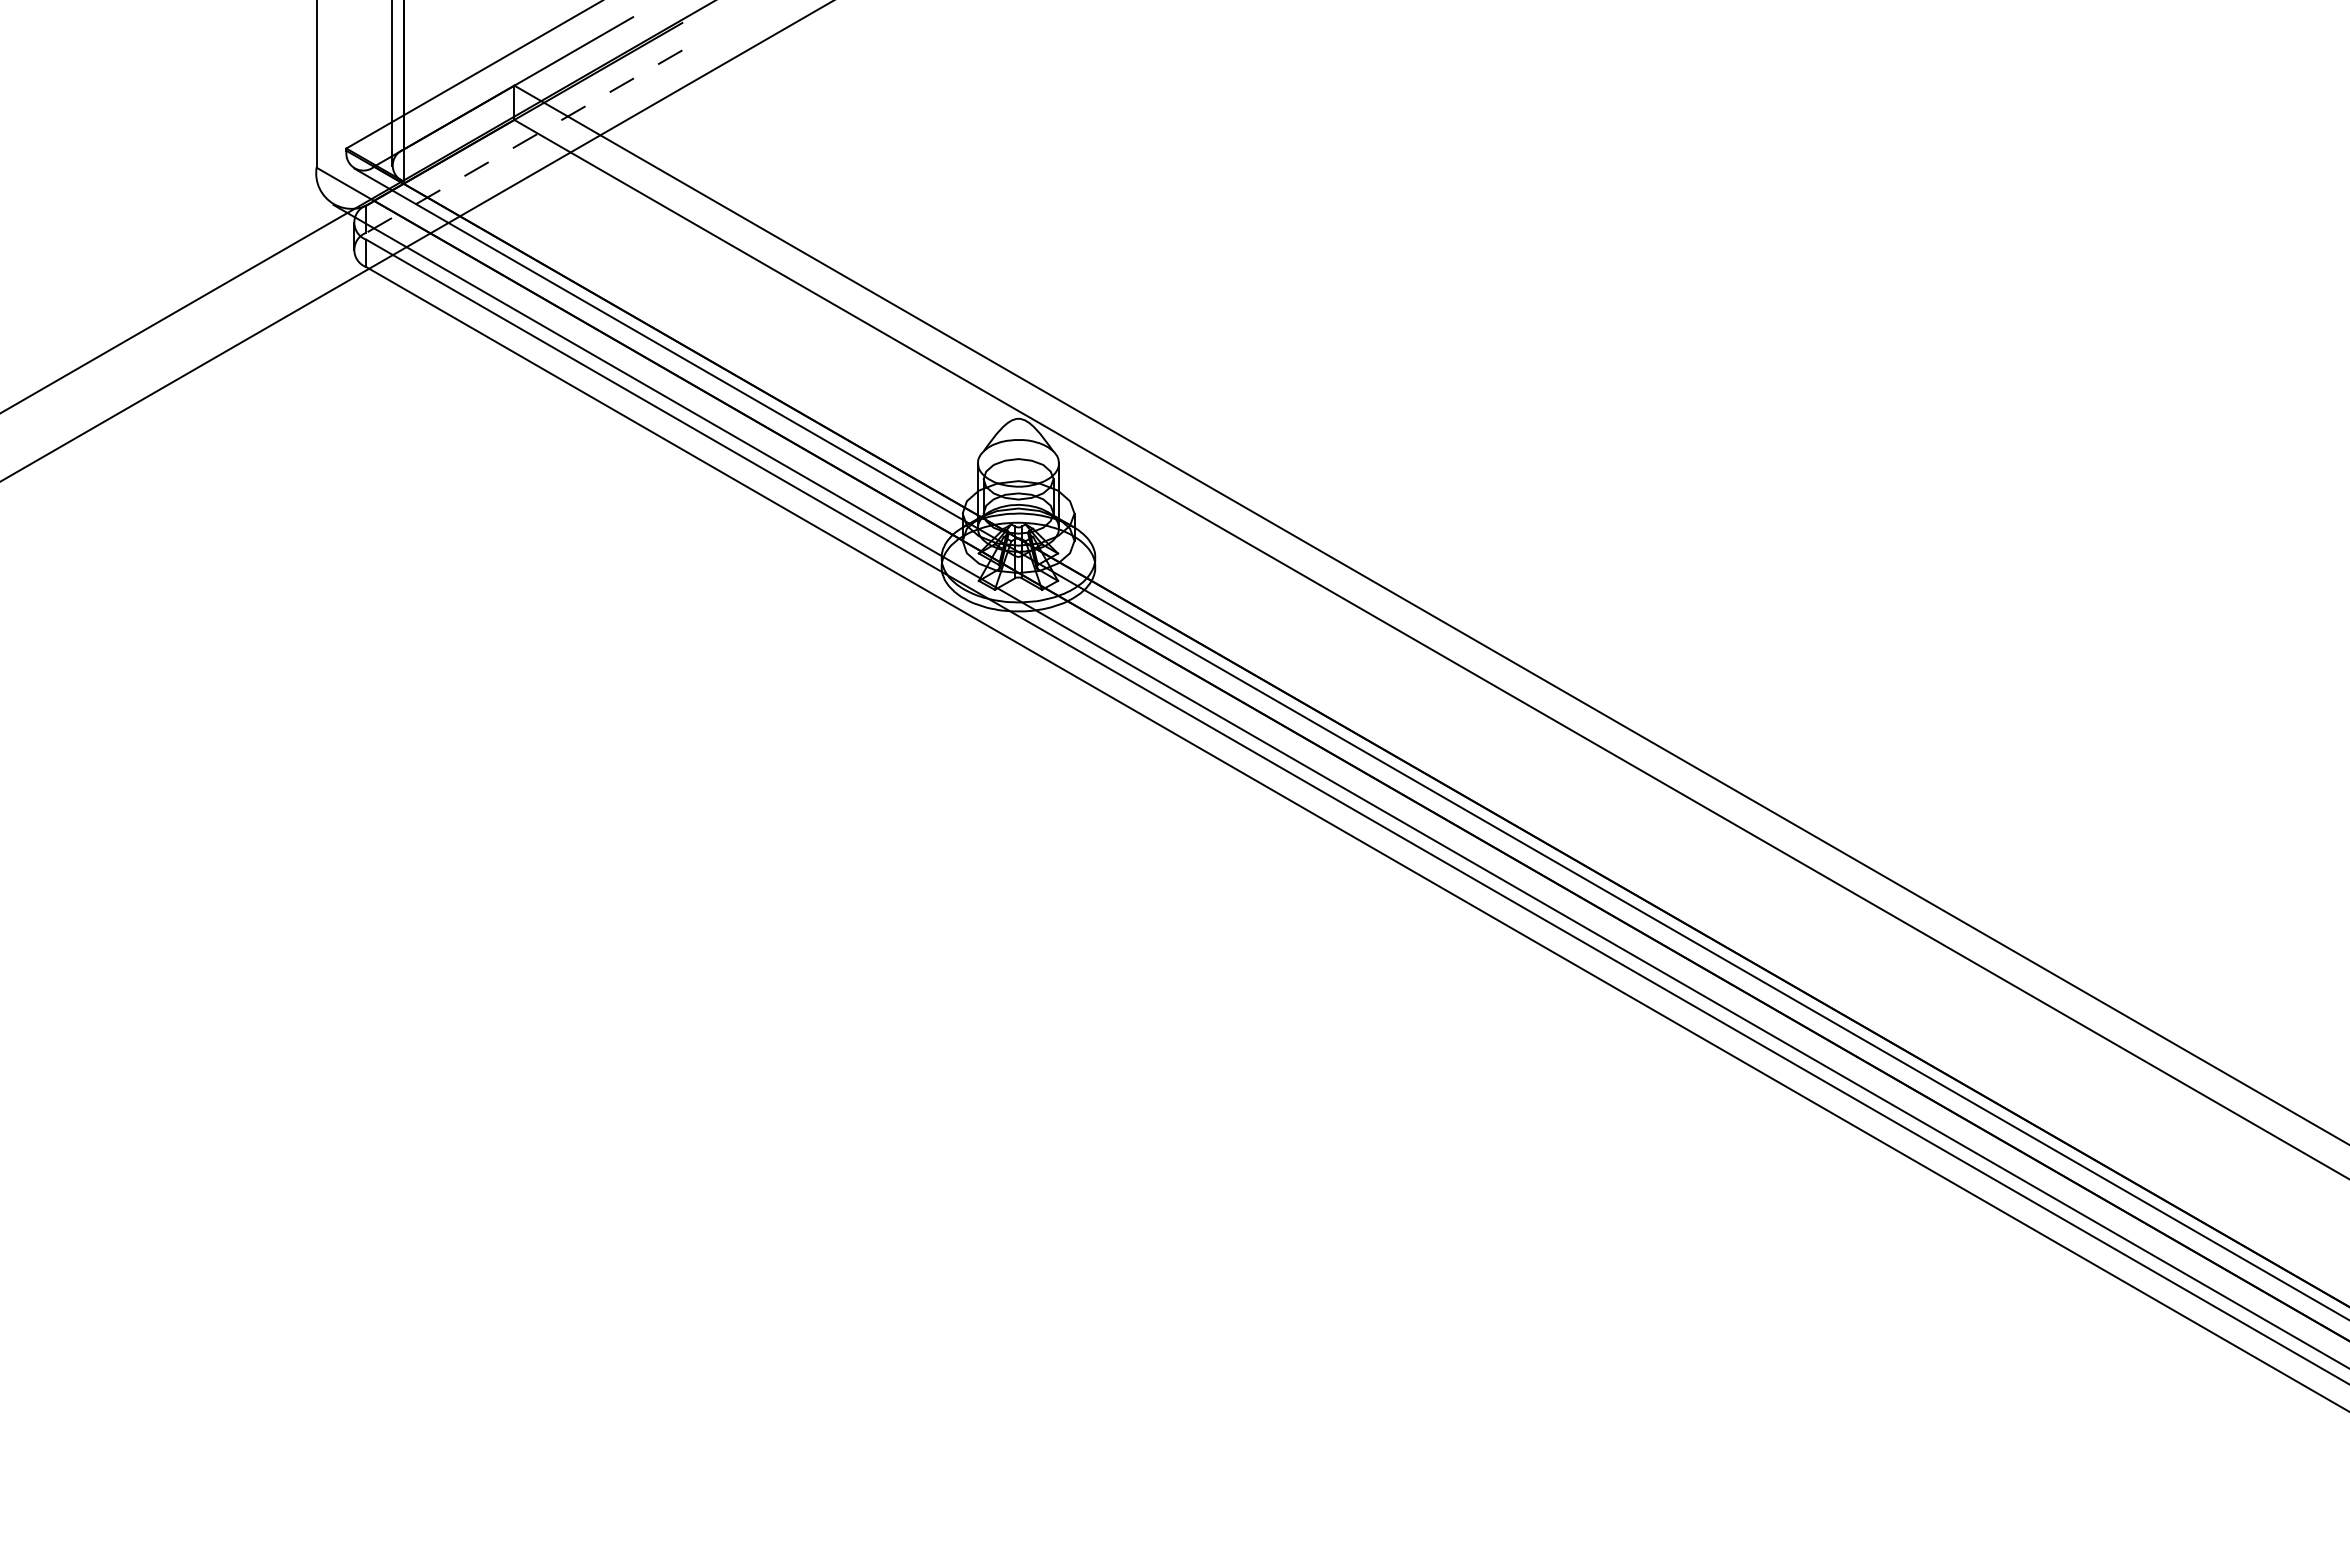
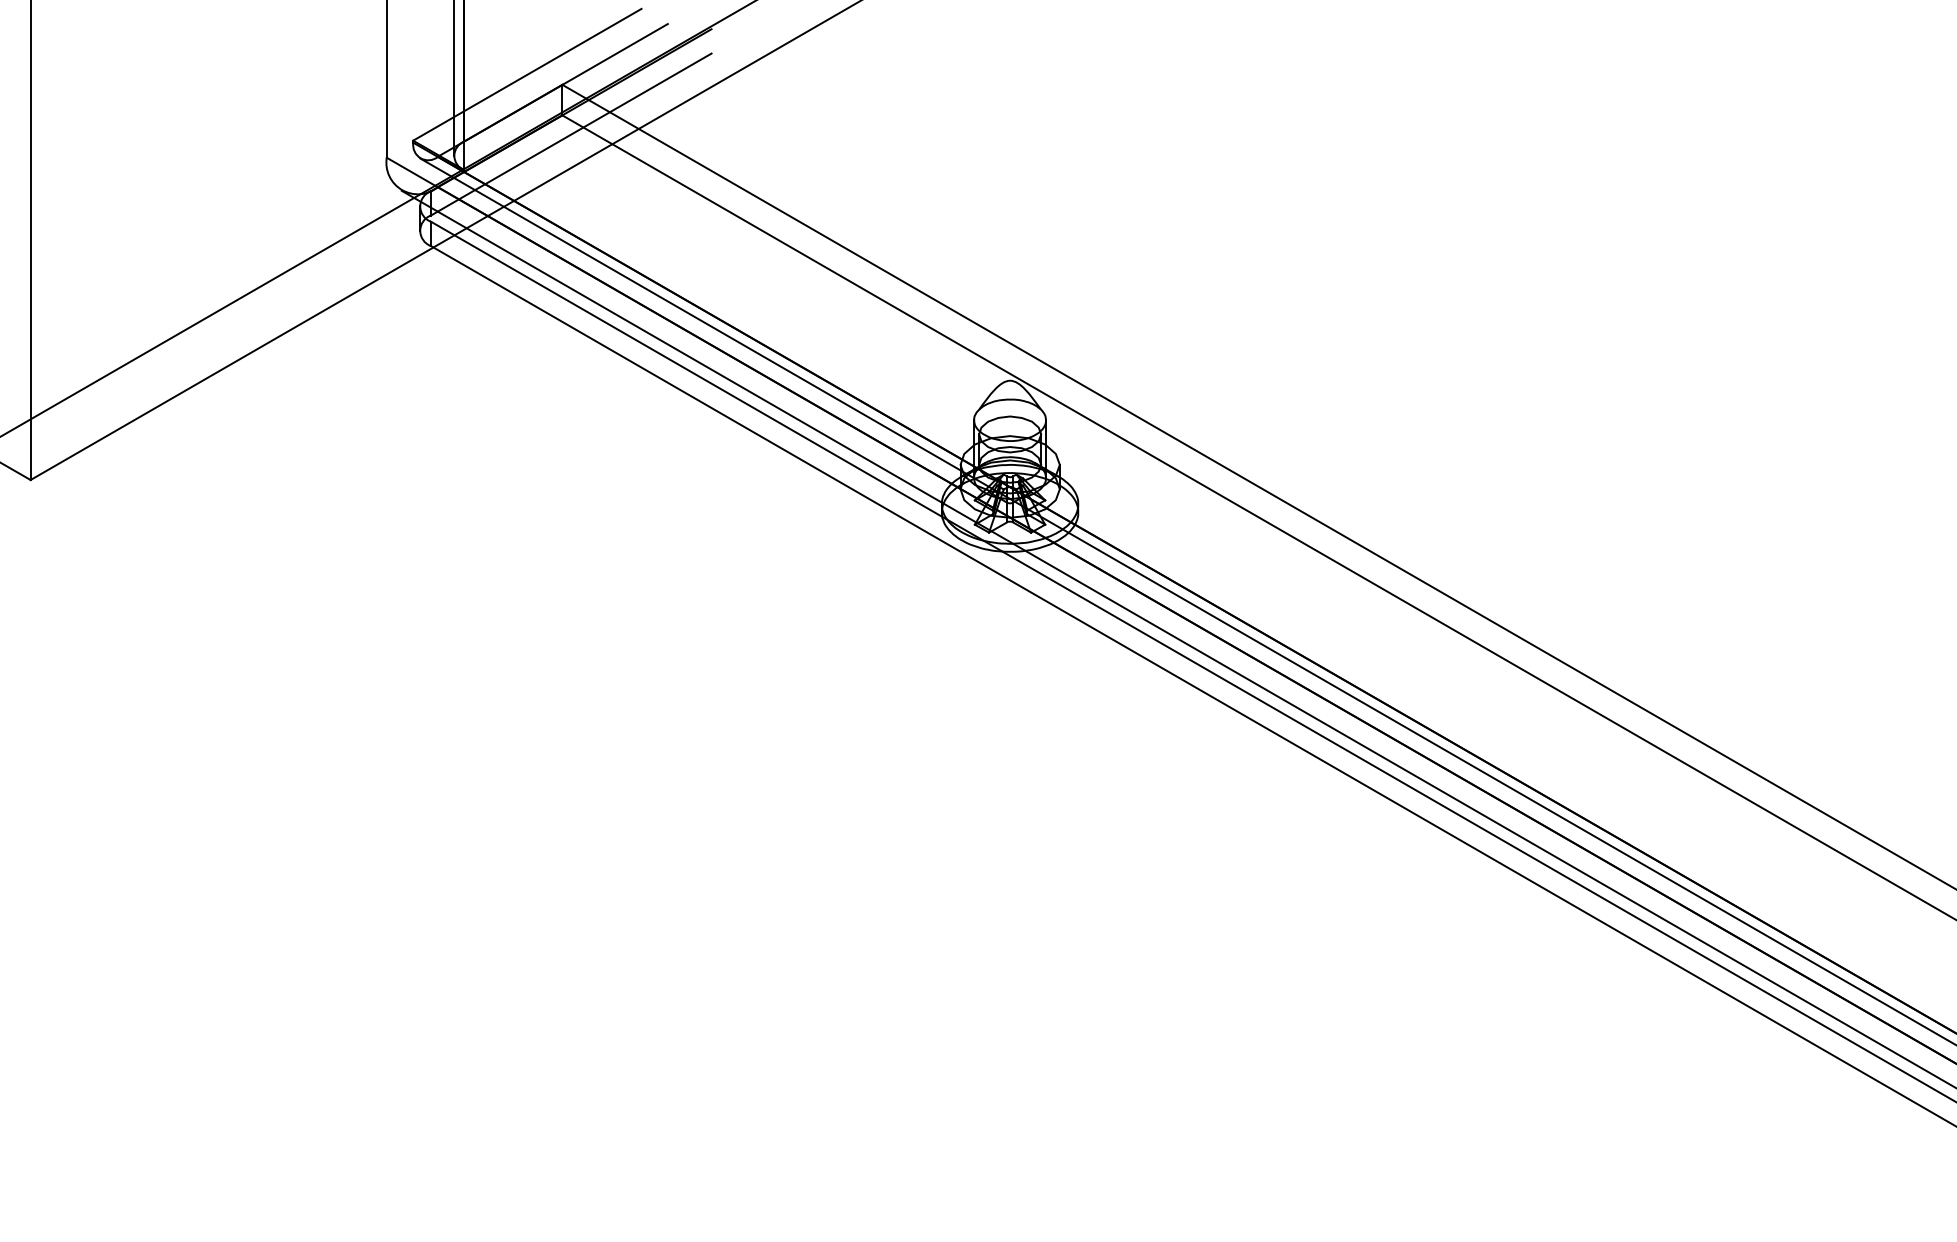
line: (524, 141) -> (571, 134), dashed -> solid

